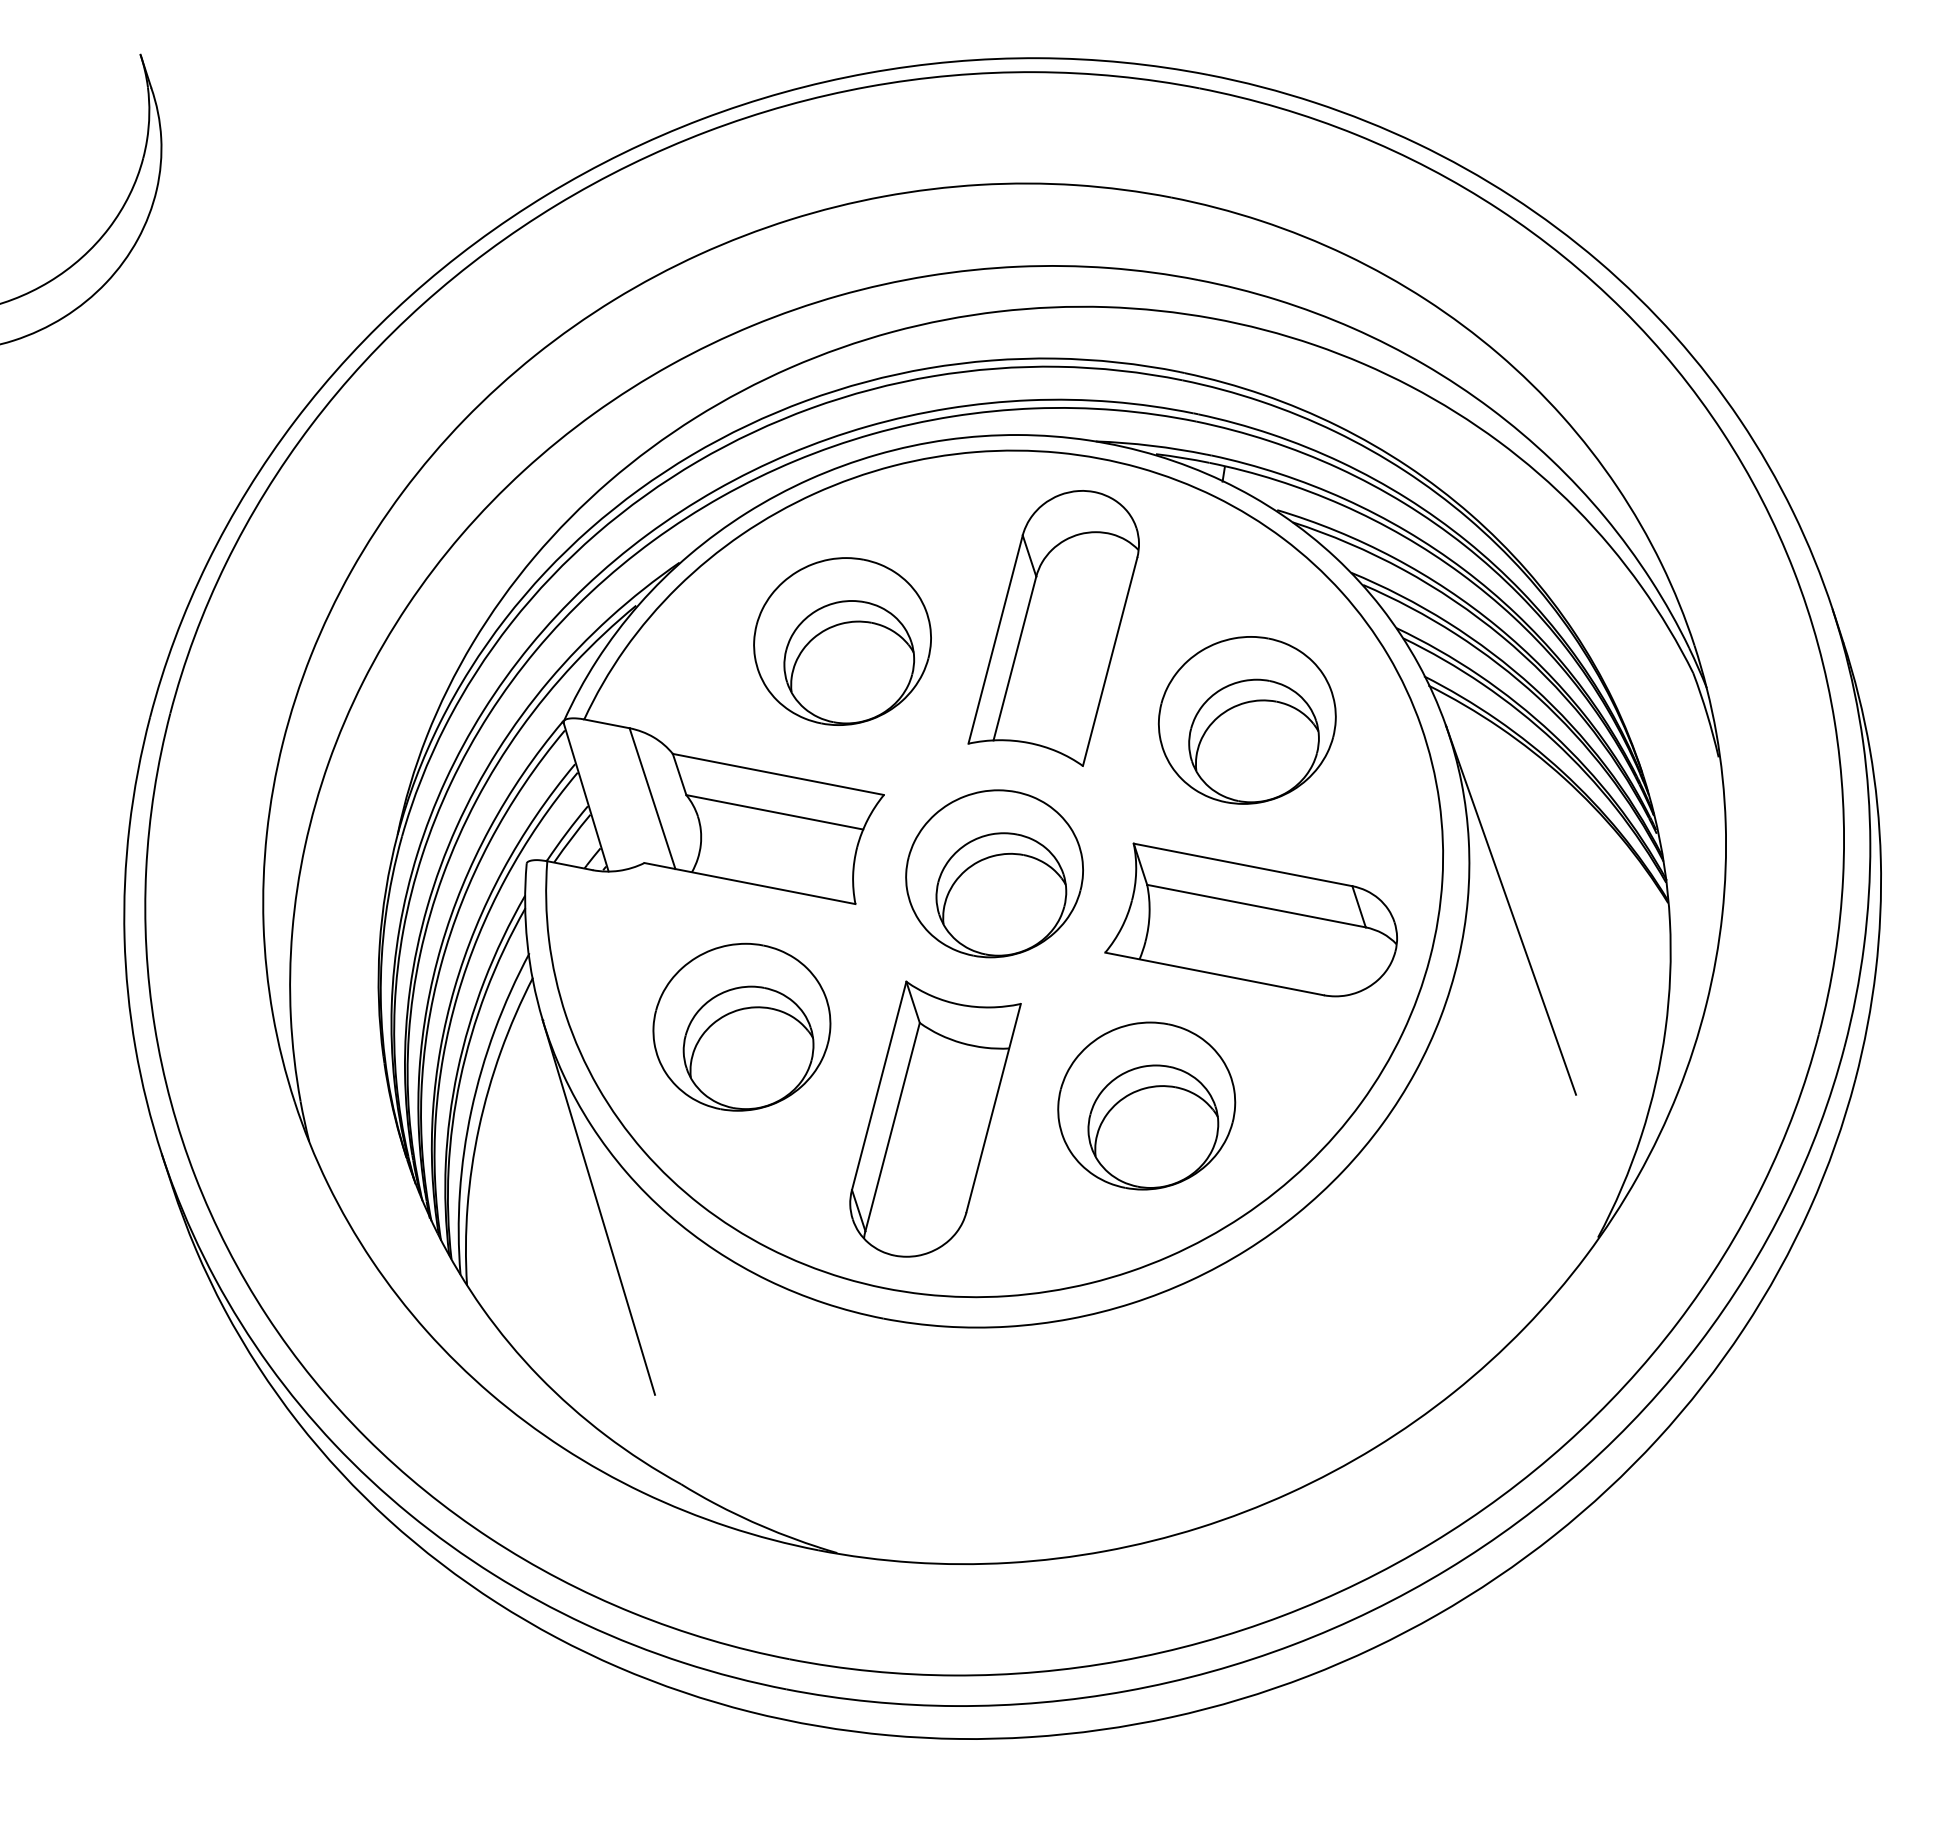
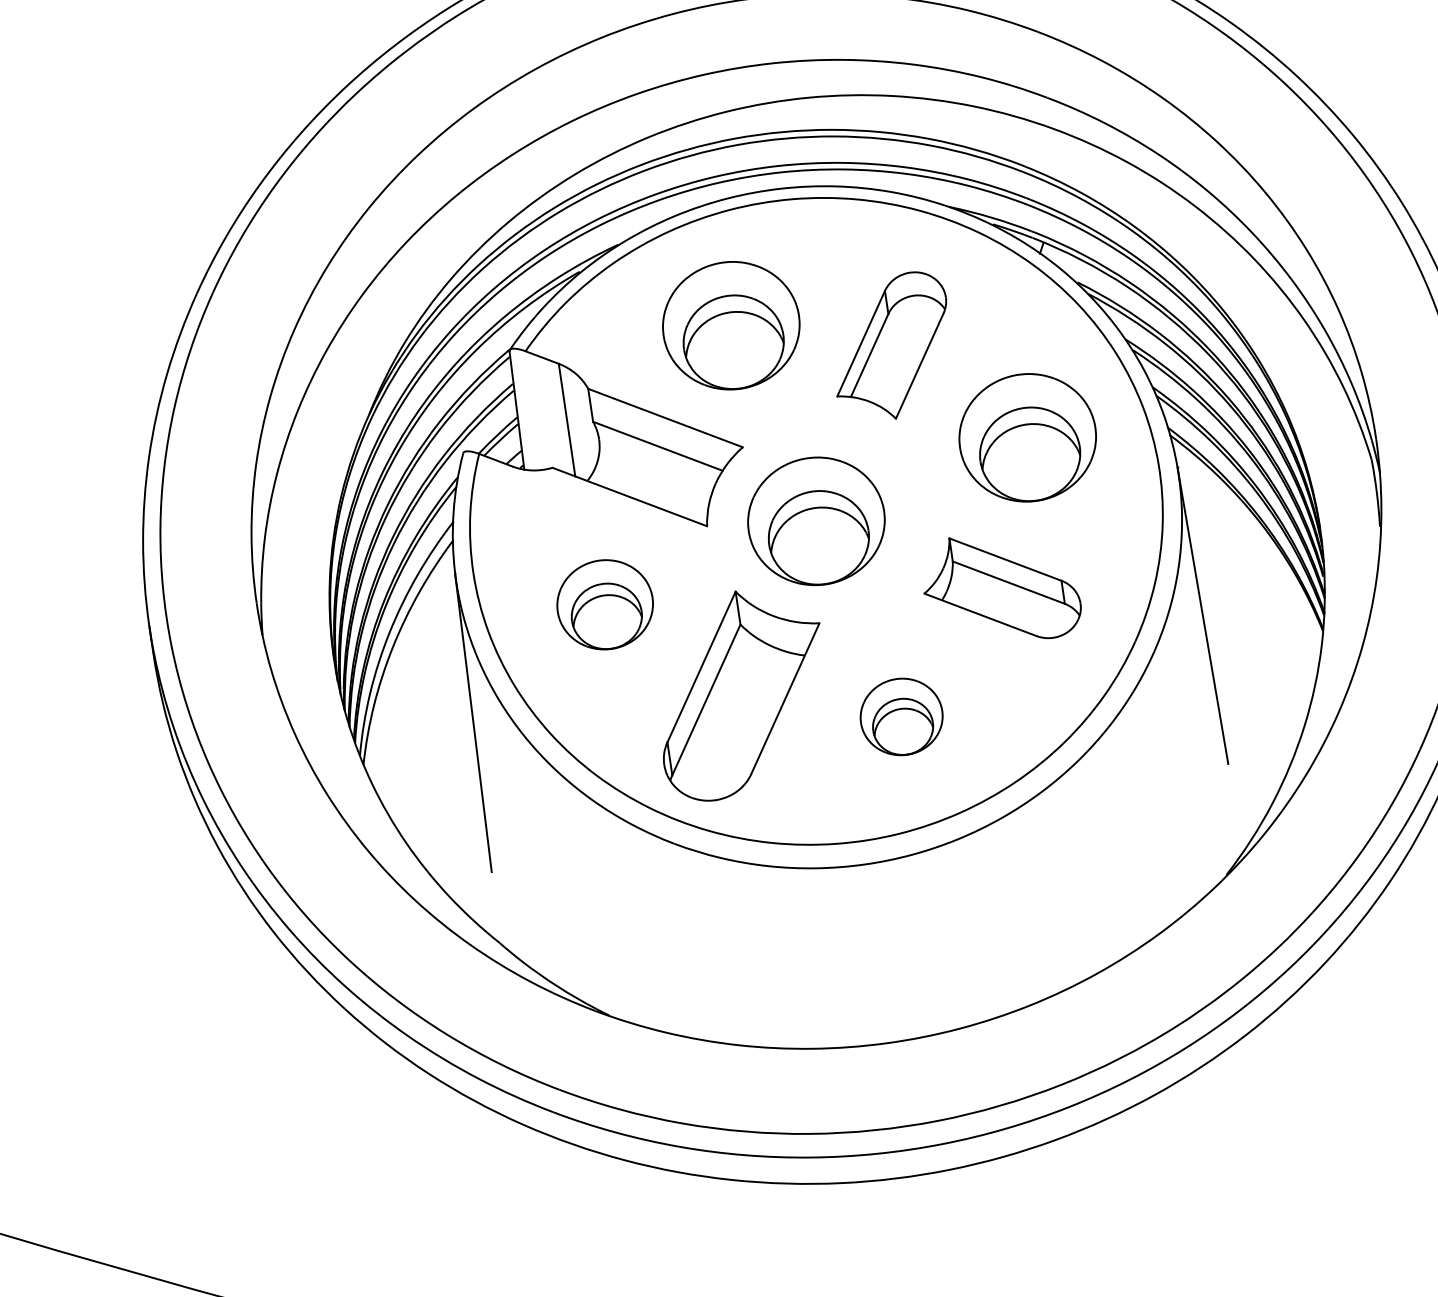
part: (1053, 628) -> (892, 343), size x0.7
part: (1250, 919) -> (1004, 589), size x0.7
part: (741, 1026) -> (604, 604), size x0.7
part: (1146, 1105) -> (901, 716), size x0.6

